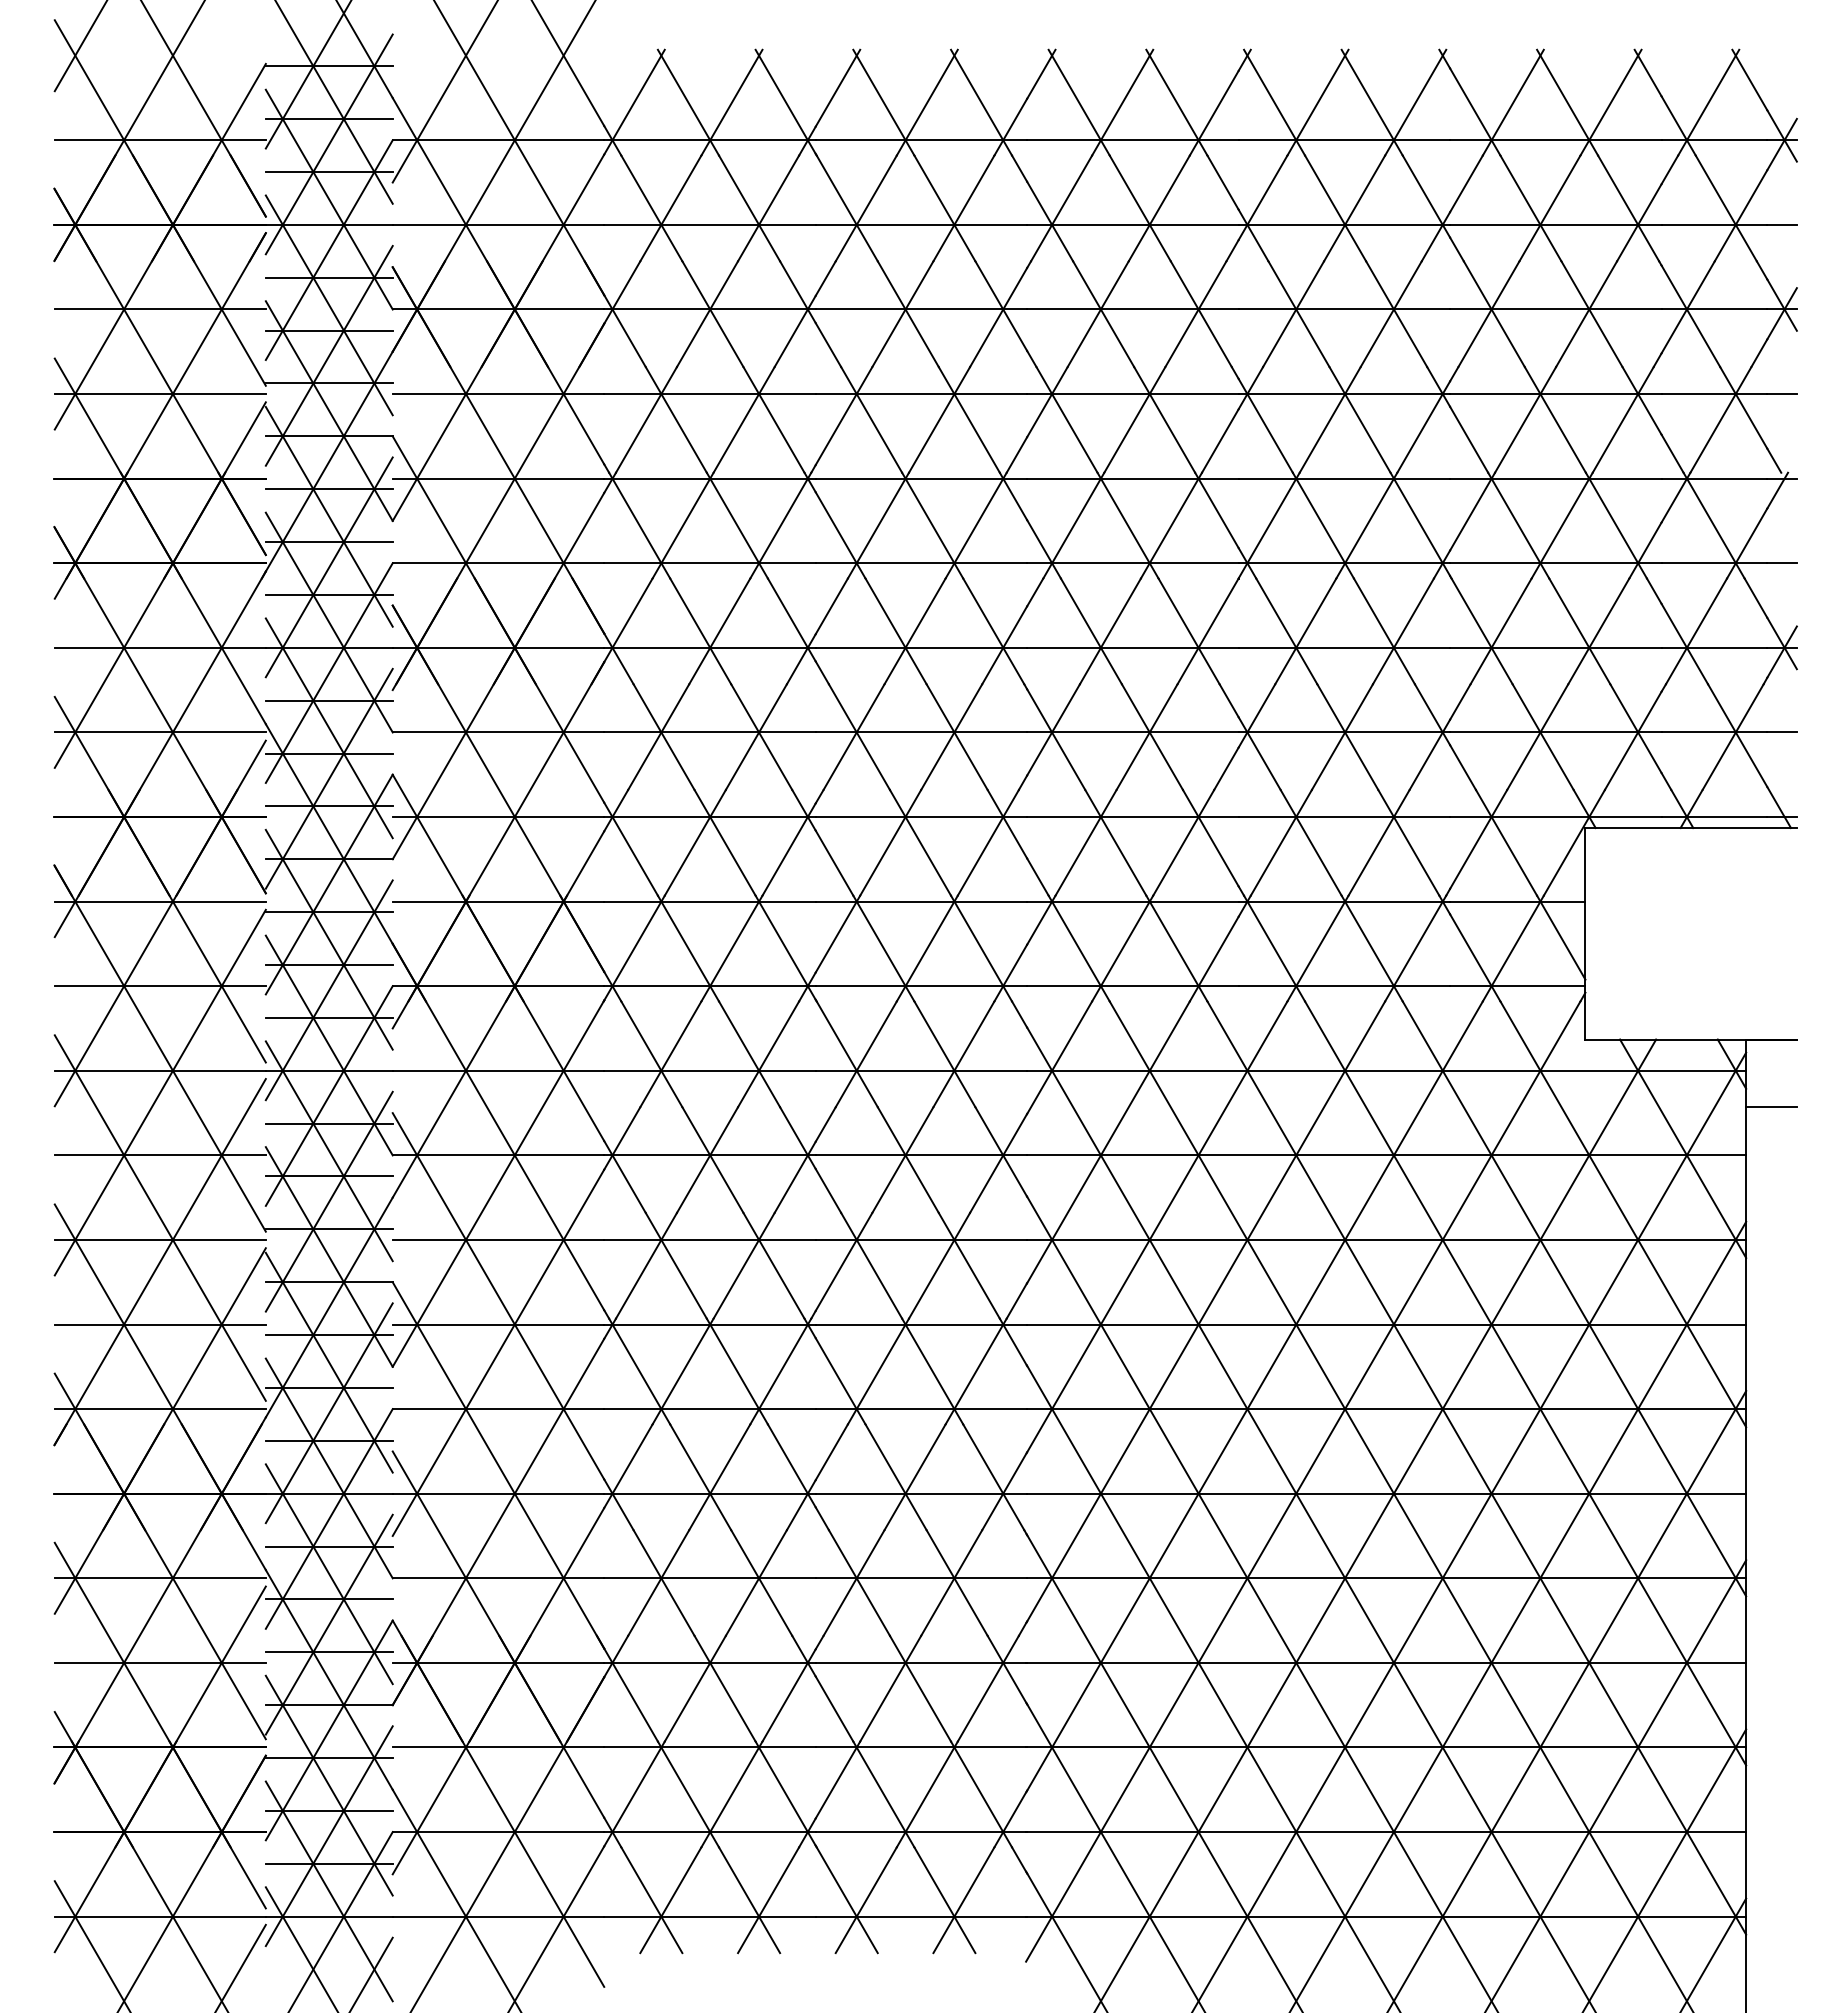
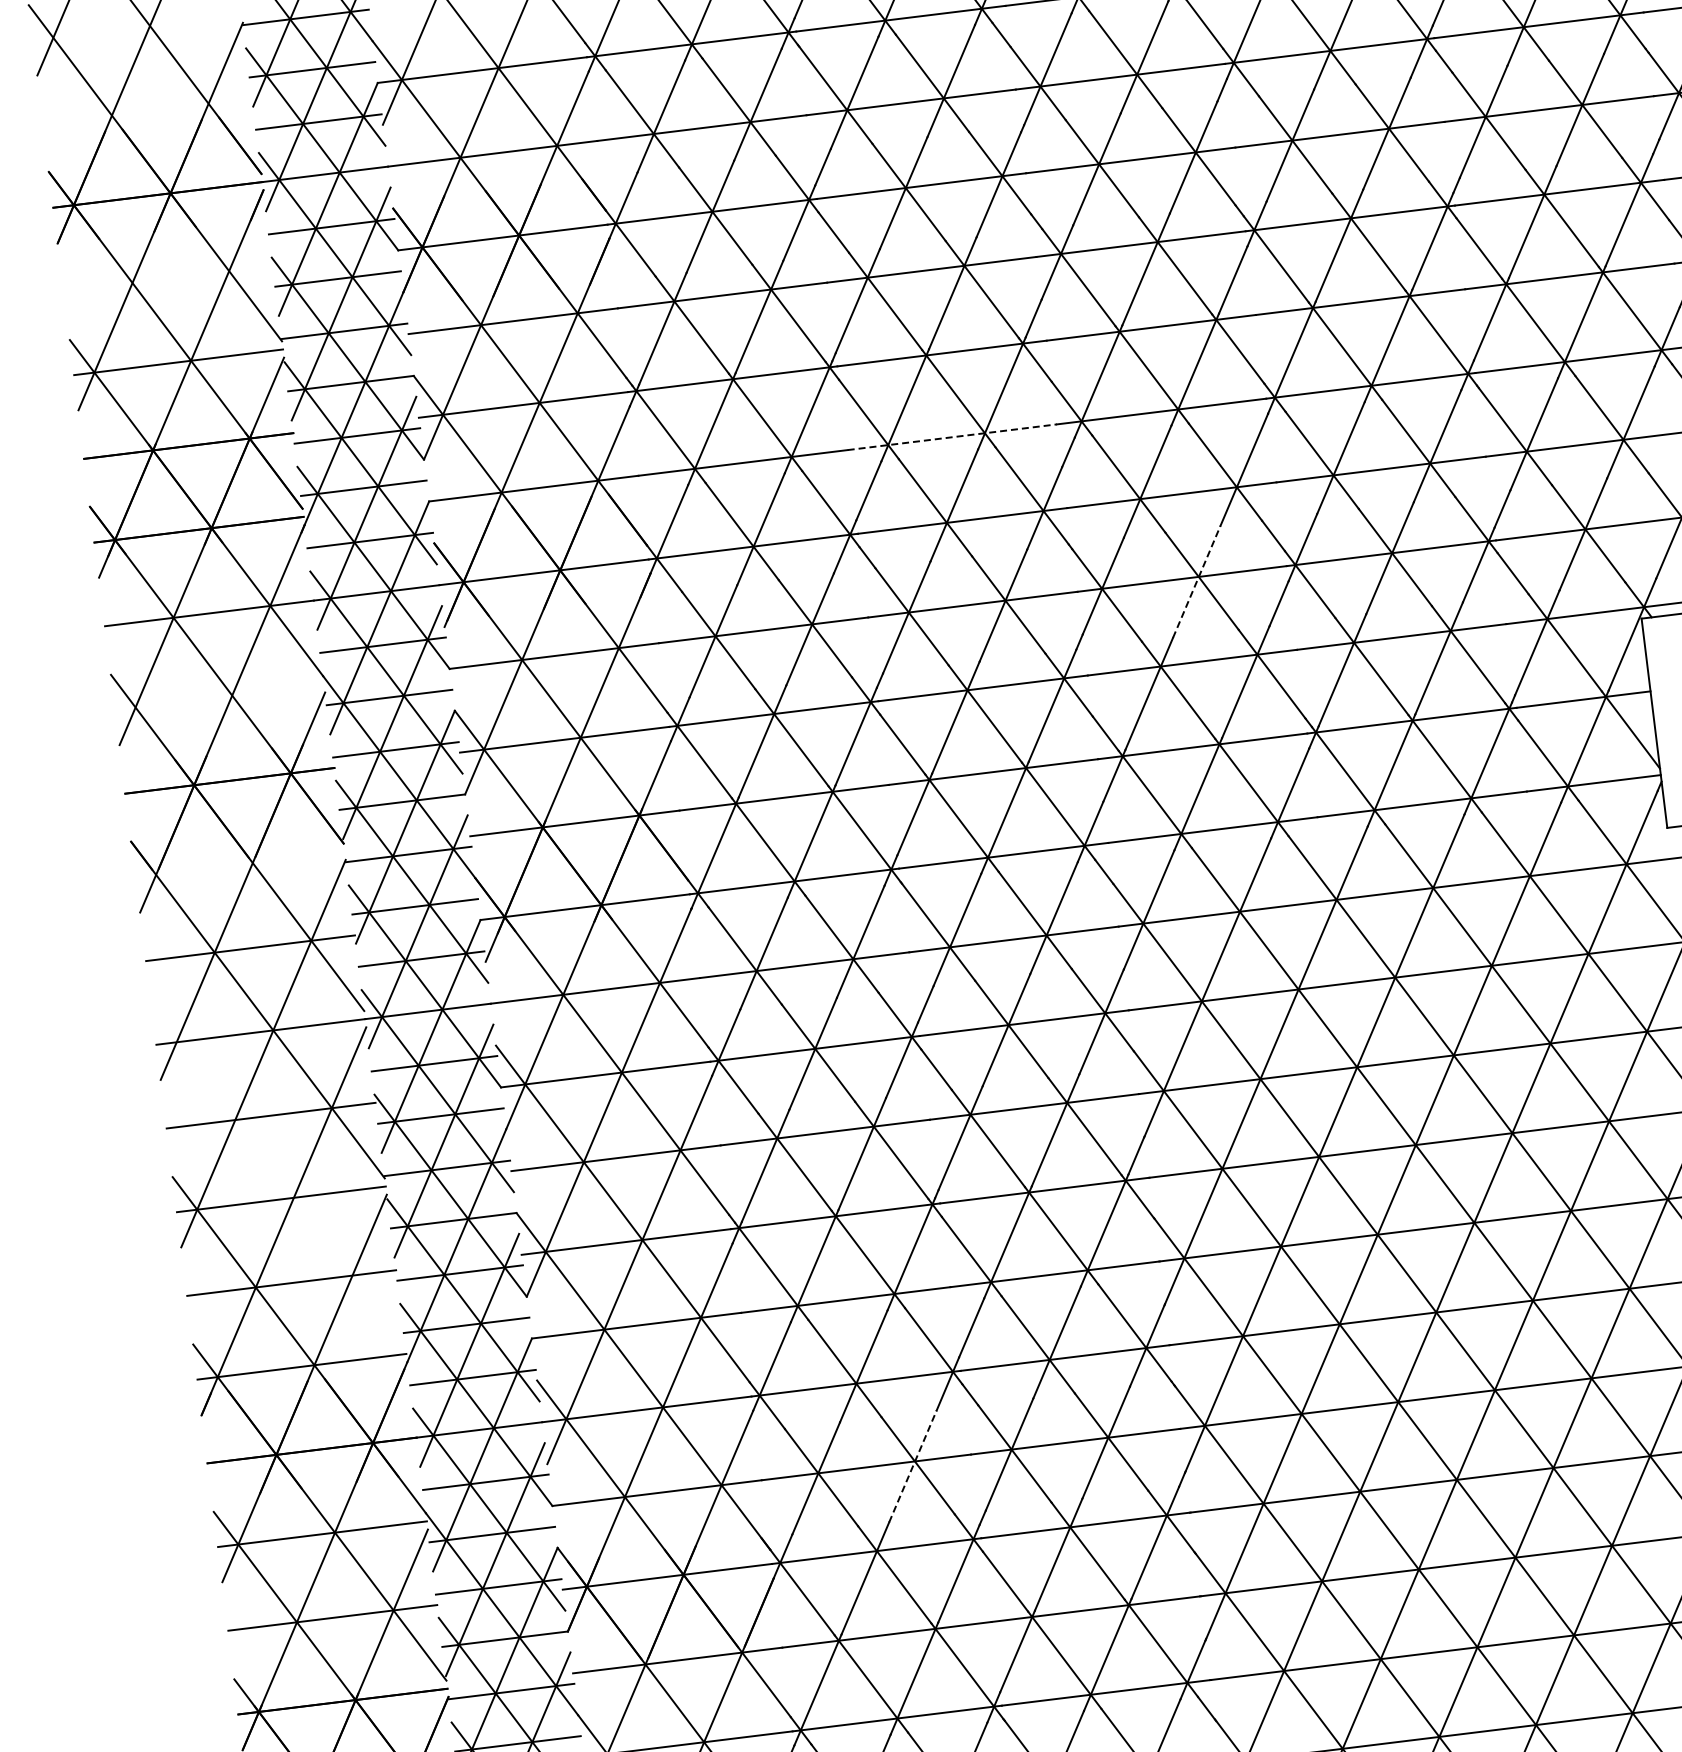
line: (159, 140) -> (146, 111), removed
line: (159, 309) -> (167, 278), removed
line: (921, 563) -> (952, 437), solid -> dashed
line: (159, 732) -> (218, 697), removed
line: (1147, 736) -> (1197, 581), solid -> dashed
line: (159, 901) -> (239, 864), removed
line: (159, 1217) -> (277, 1177), removed
line: (756, 1582) -> (912, 1465), solid -> dashed

